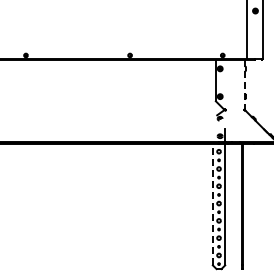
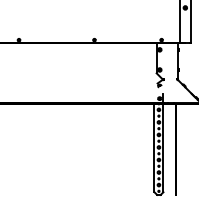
line: (244, 84) -> (177, 61), dashed -> solid
line: (212, 204) -> (154, 148), dashed -> solid

